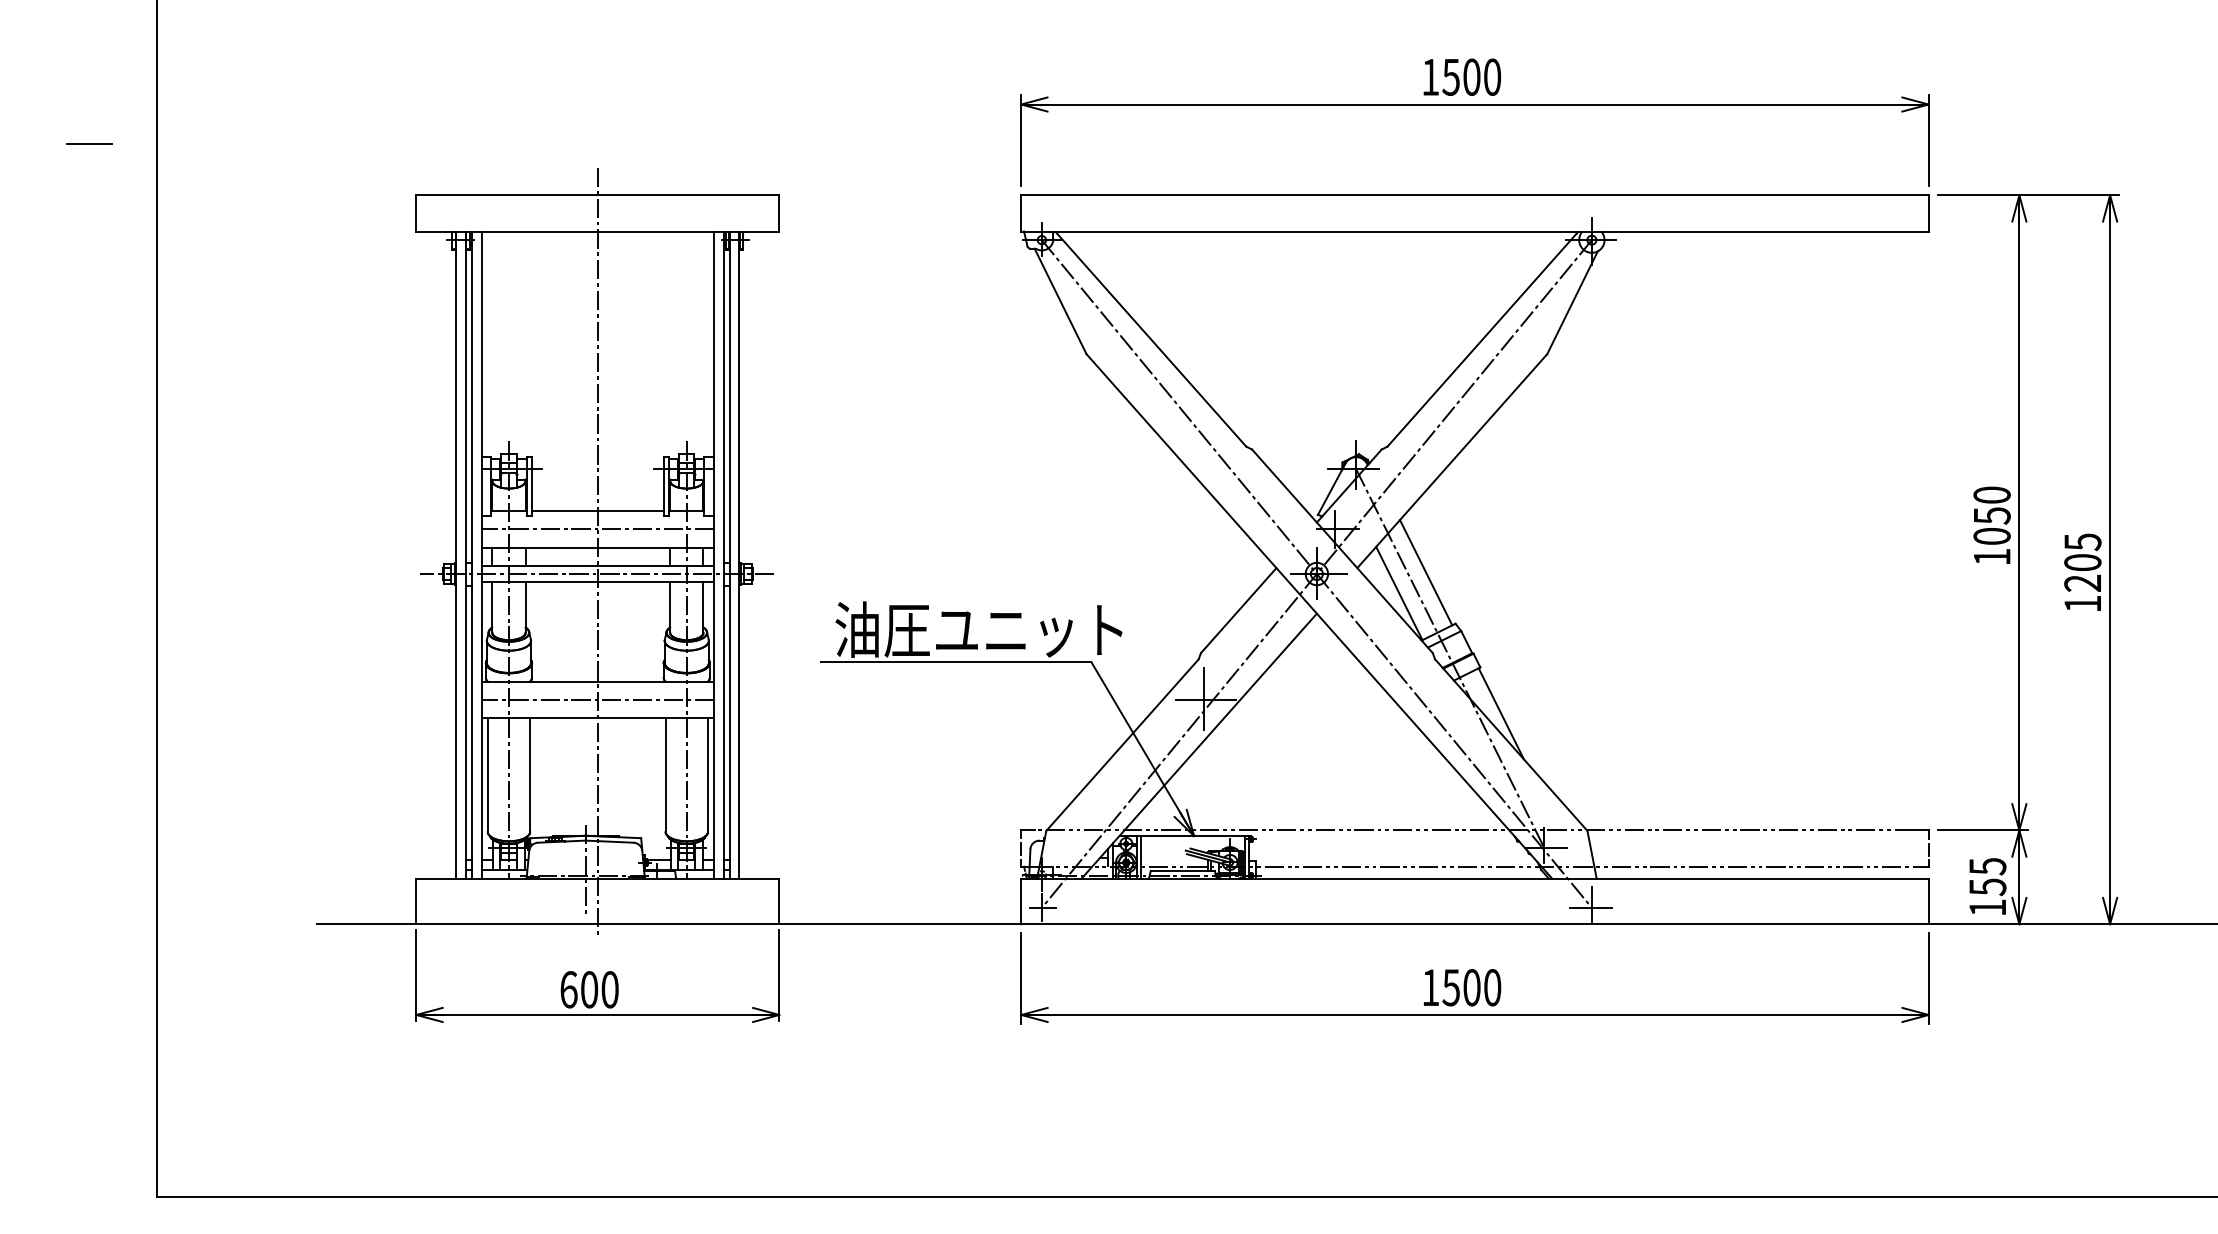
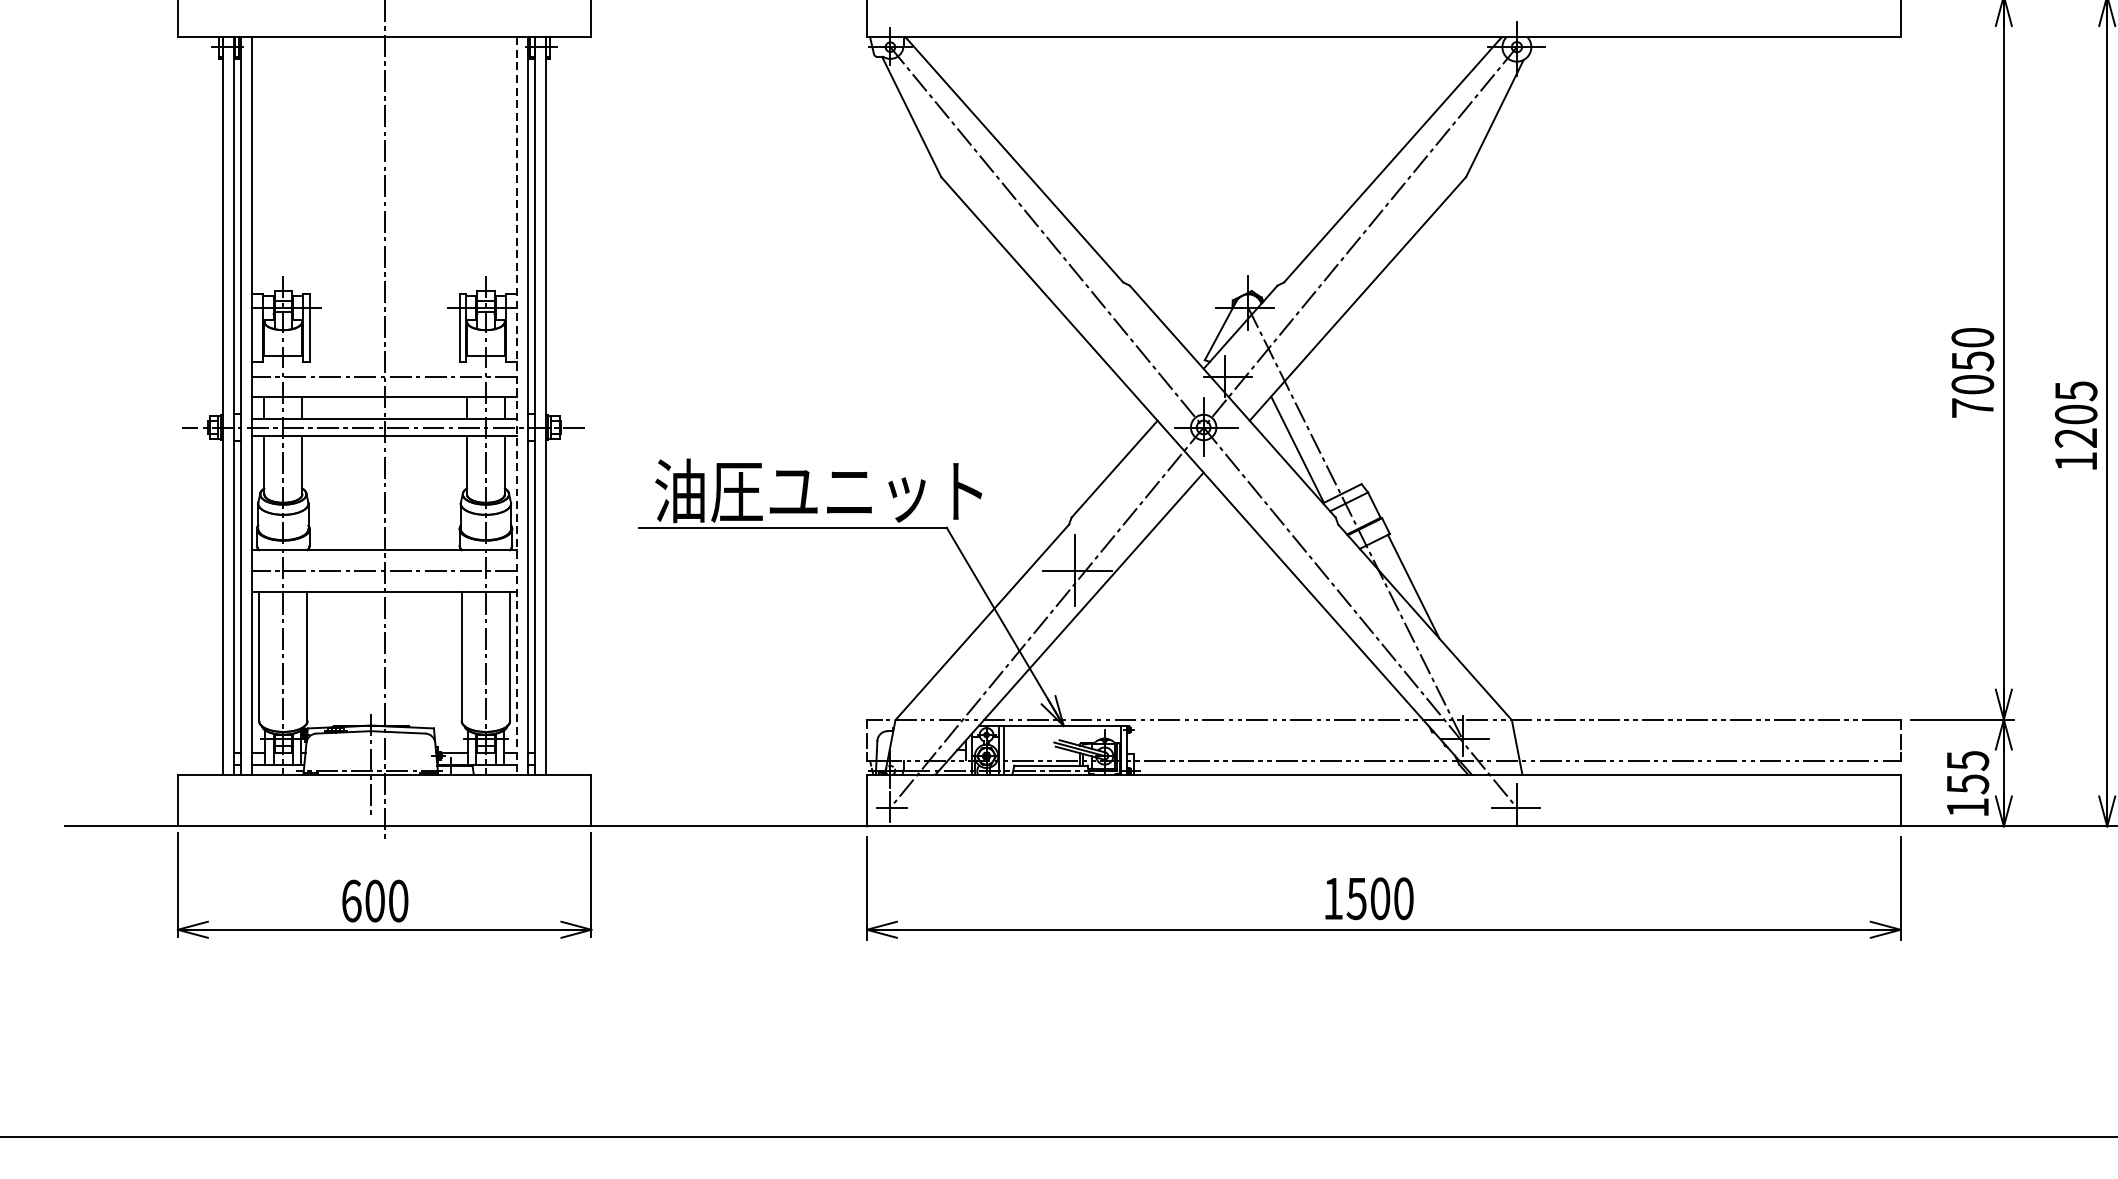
line: (597, 510) -> (384, 355), removed
line: (714, 555) -> (517, 406), solid -> dashed
text: (1992, 556) -> (1973, 407), 1050 -> 7050
line: (1426, 572) -> (1328, 425), removed

